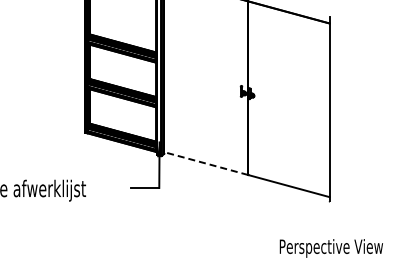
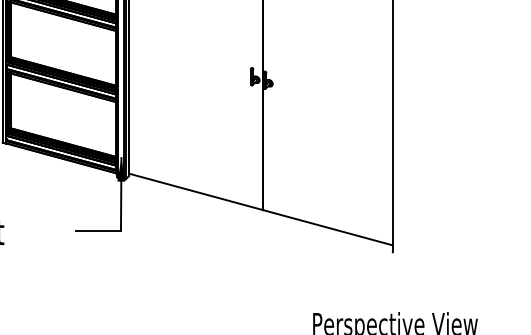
line: (205, 163) -> (194, 191), dashed -> solid

